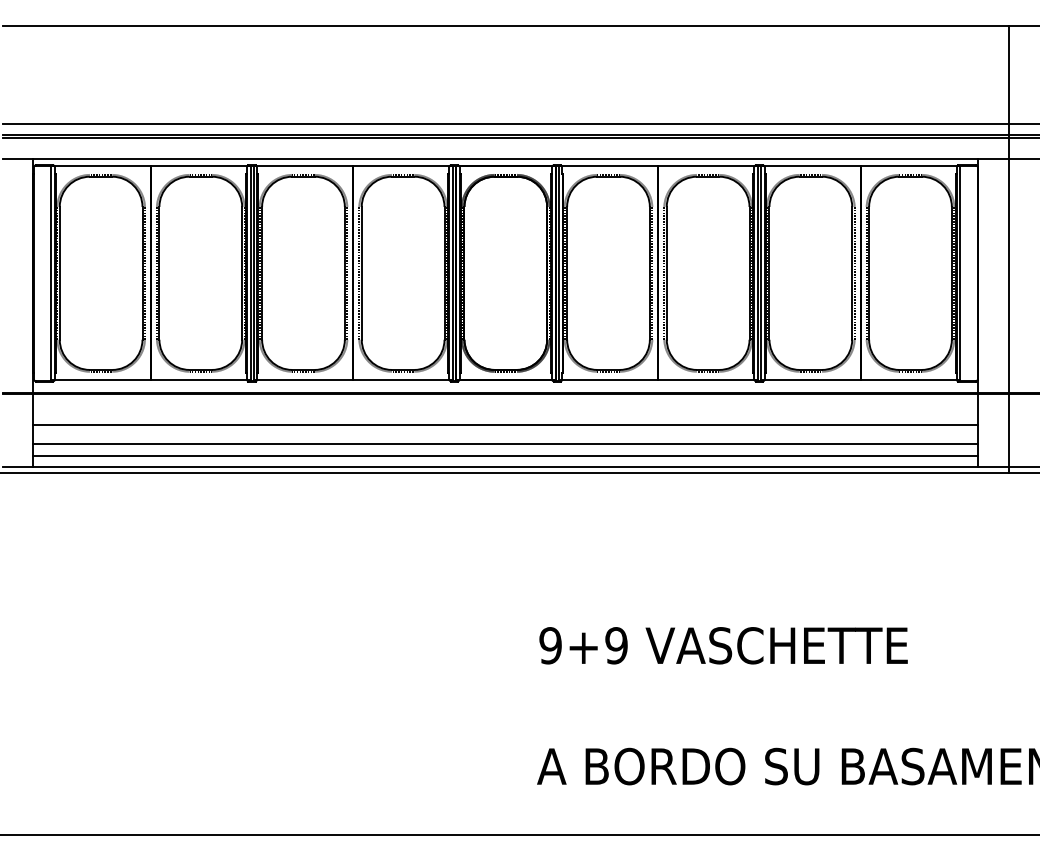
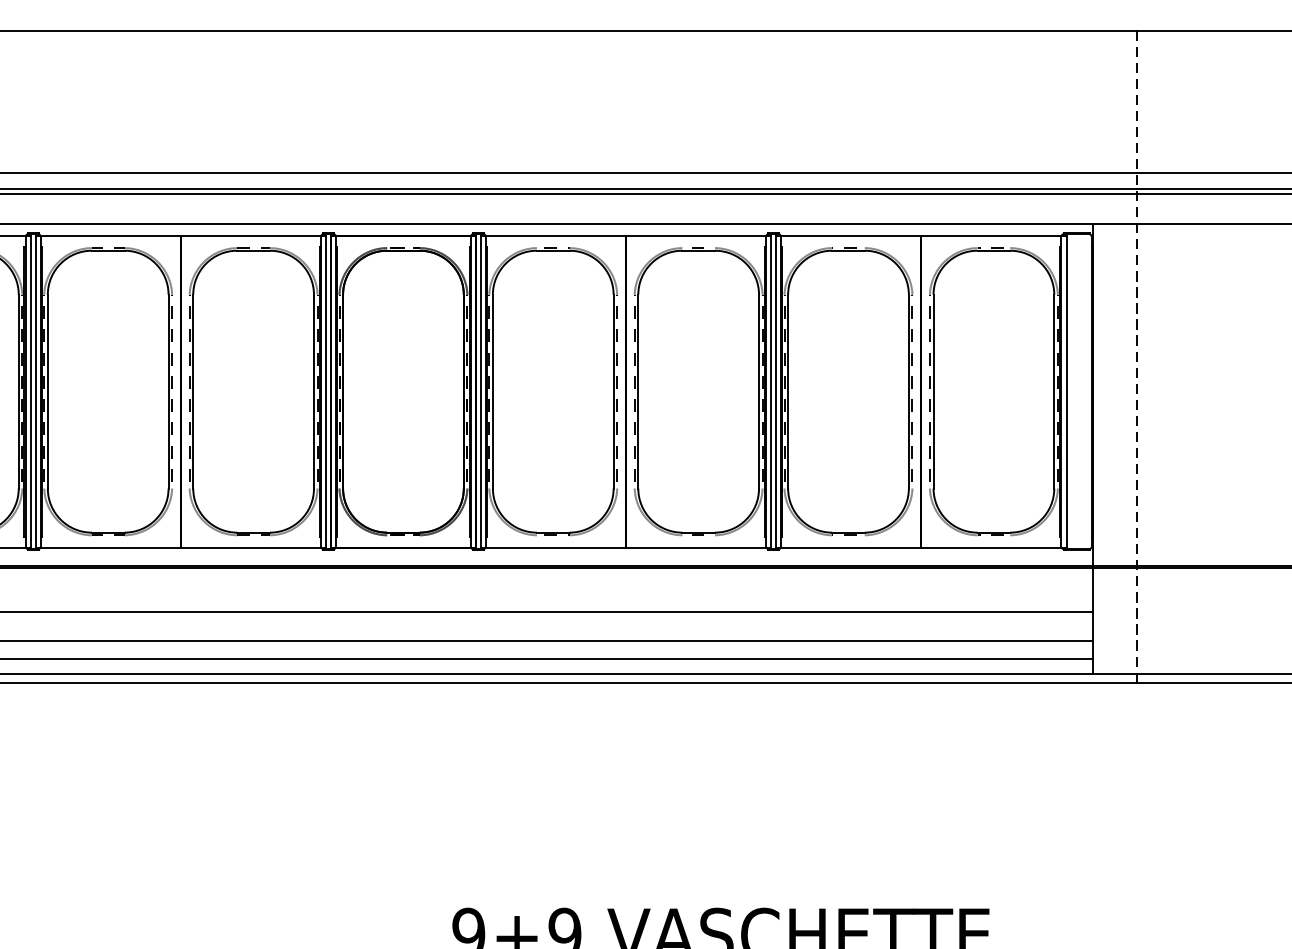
line: (1008, 248) -> (1136, 355), solid -> dashed

